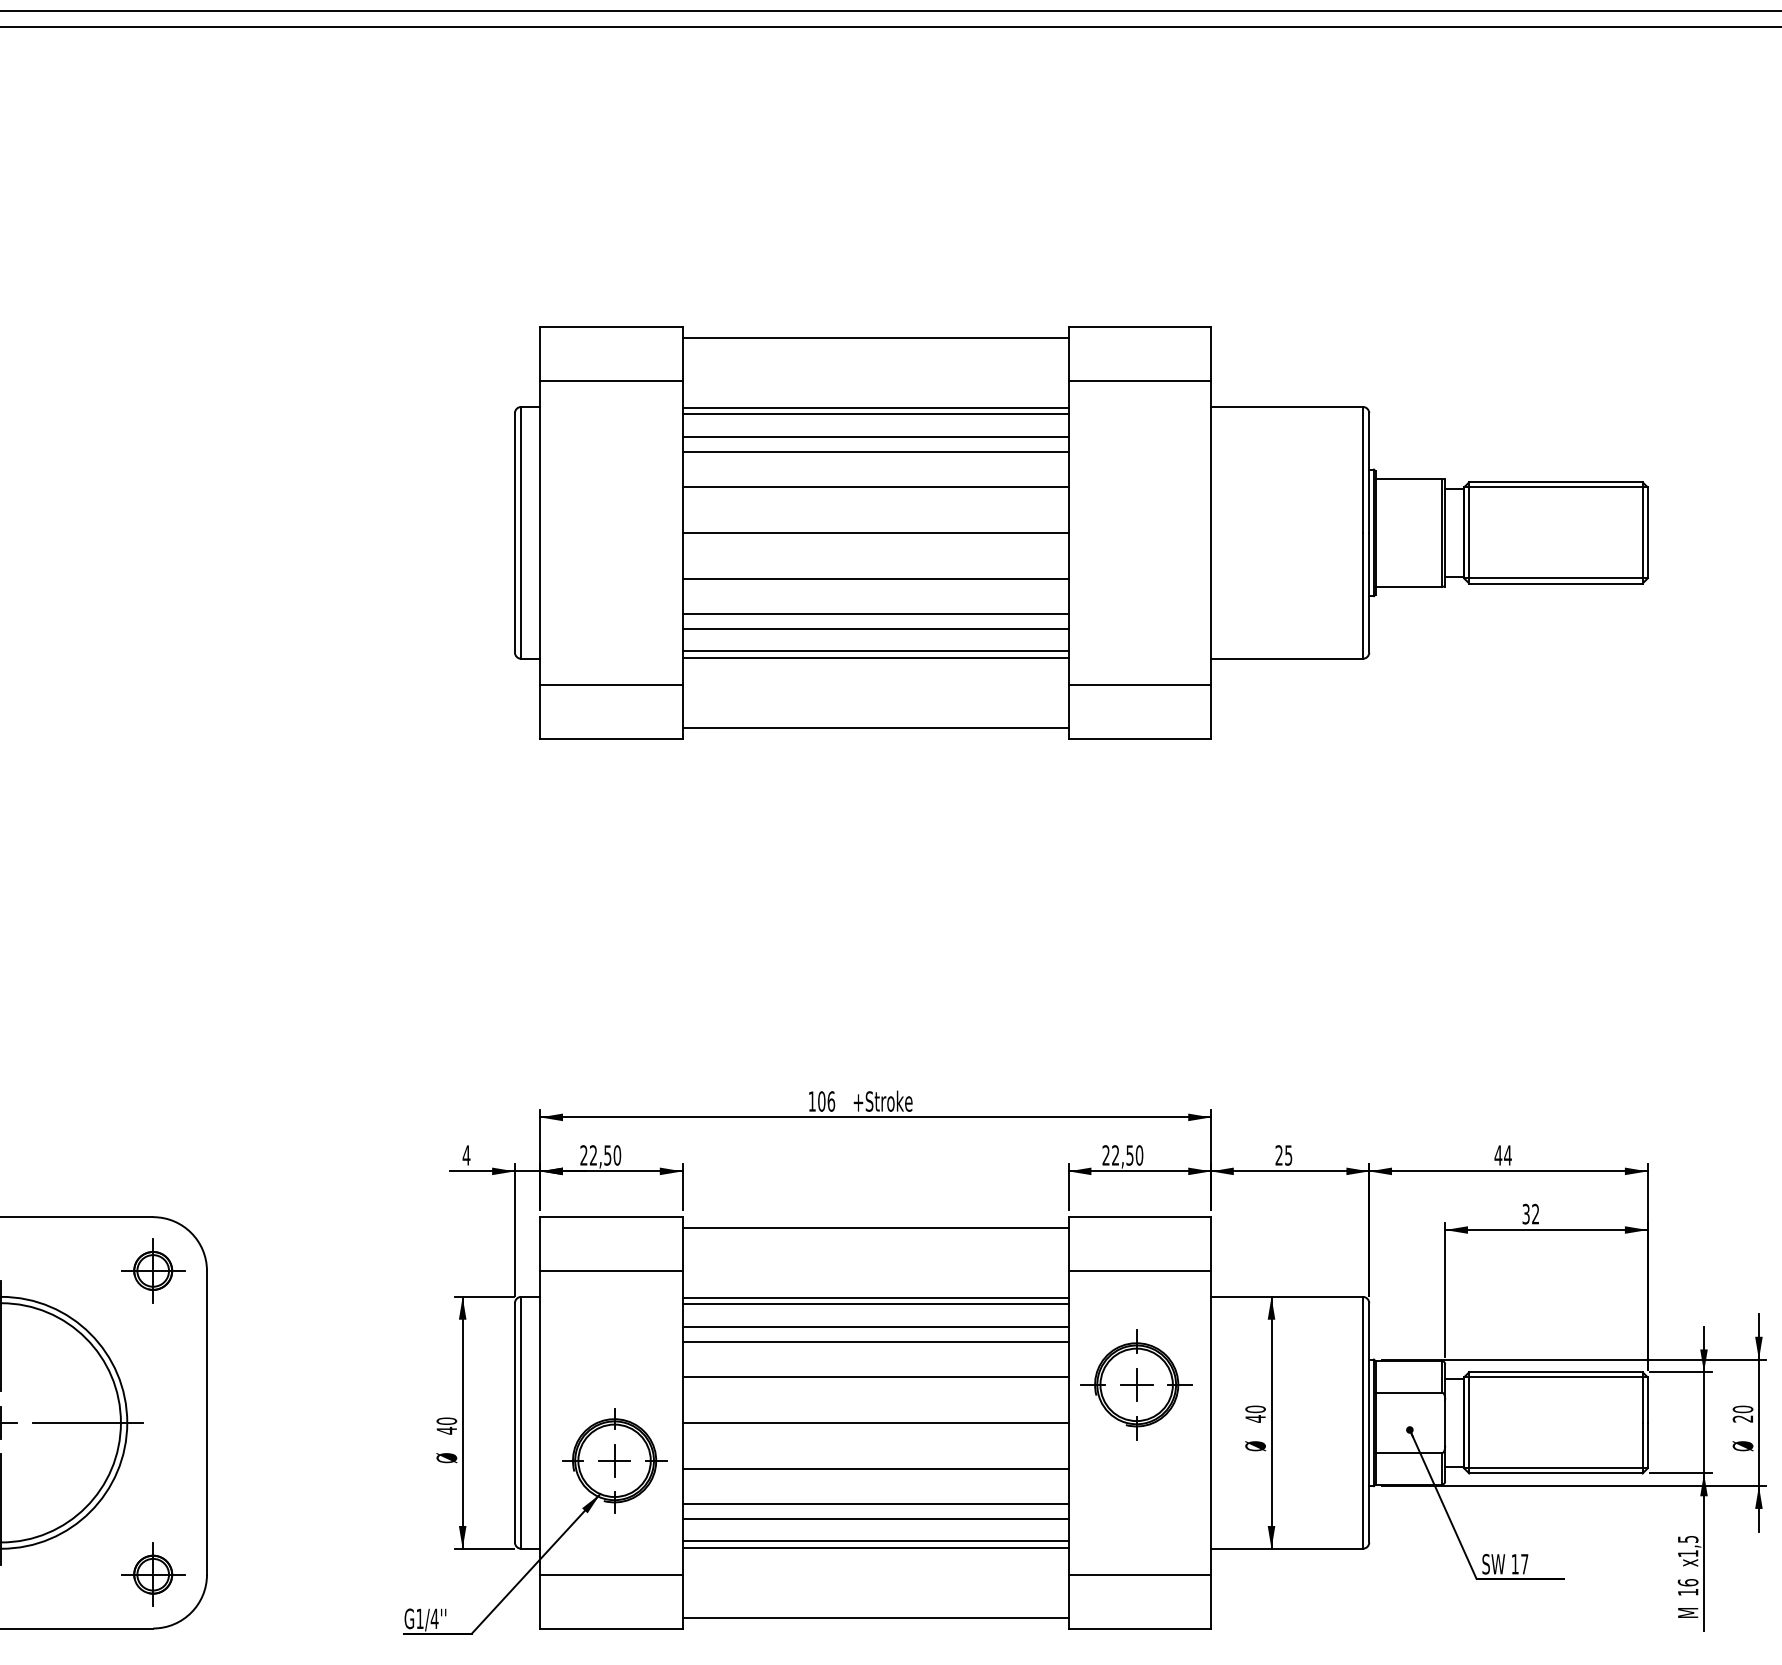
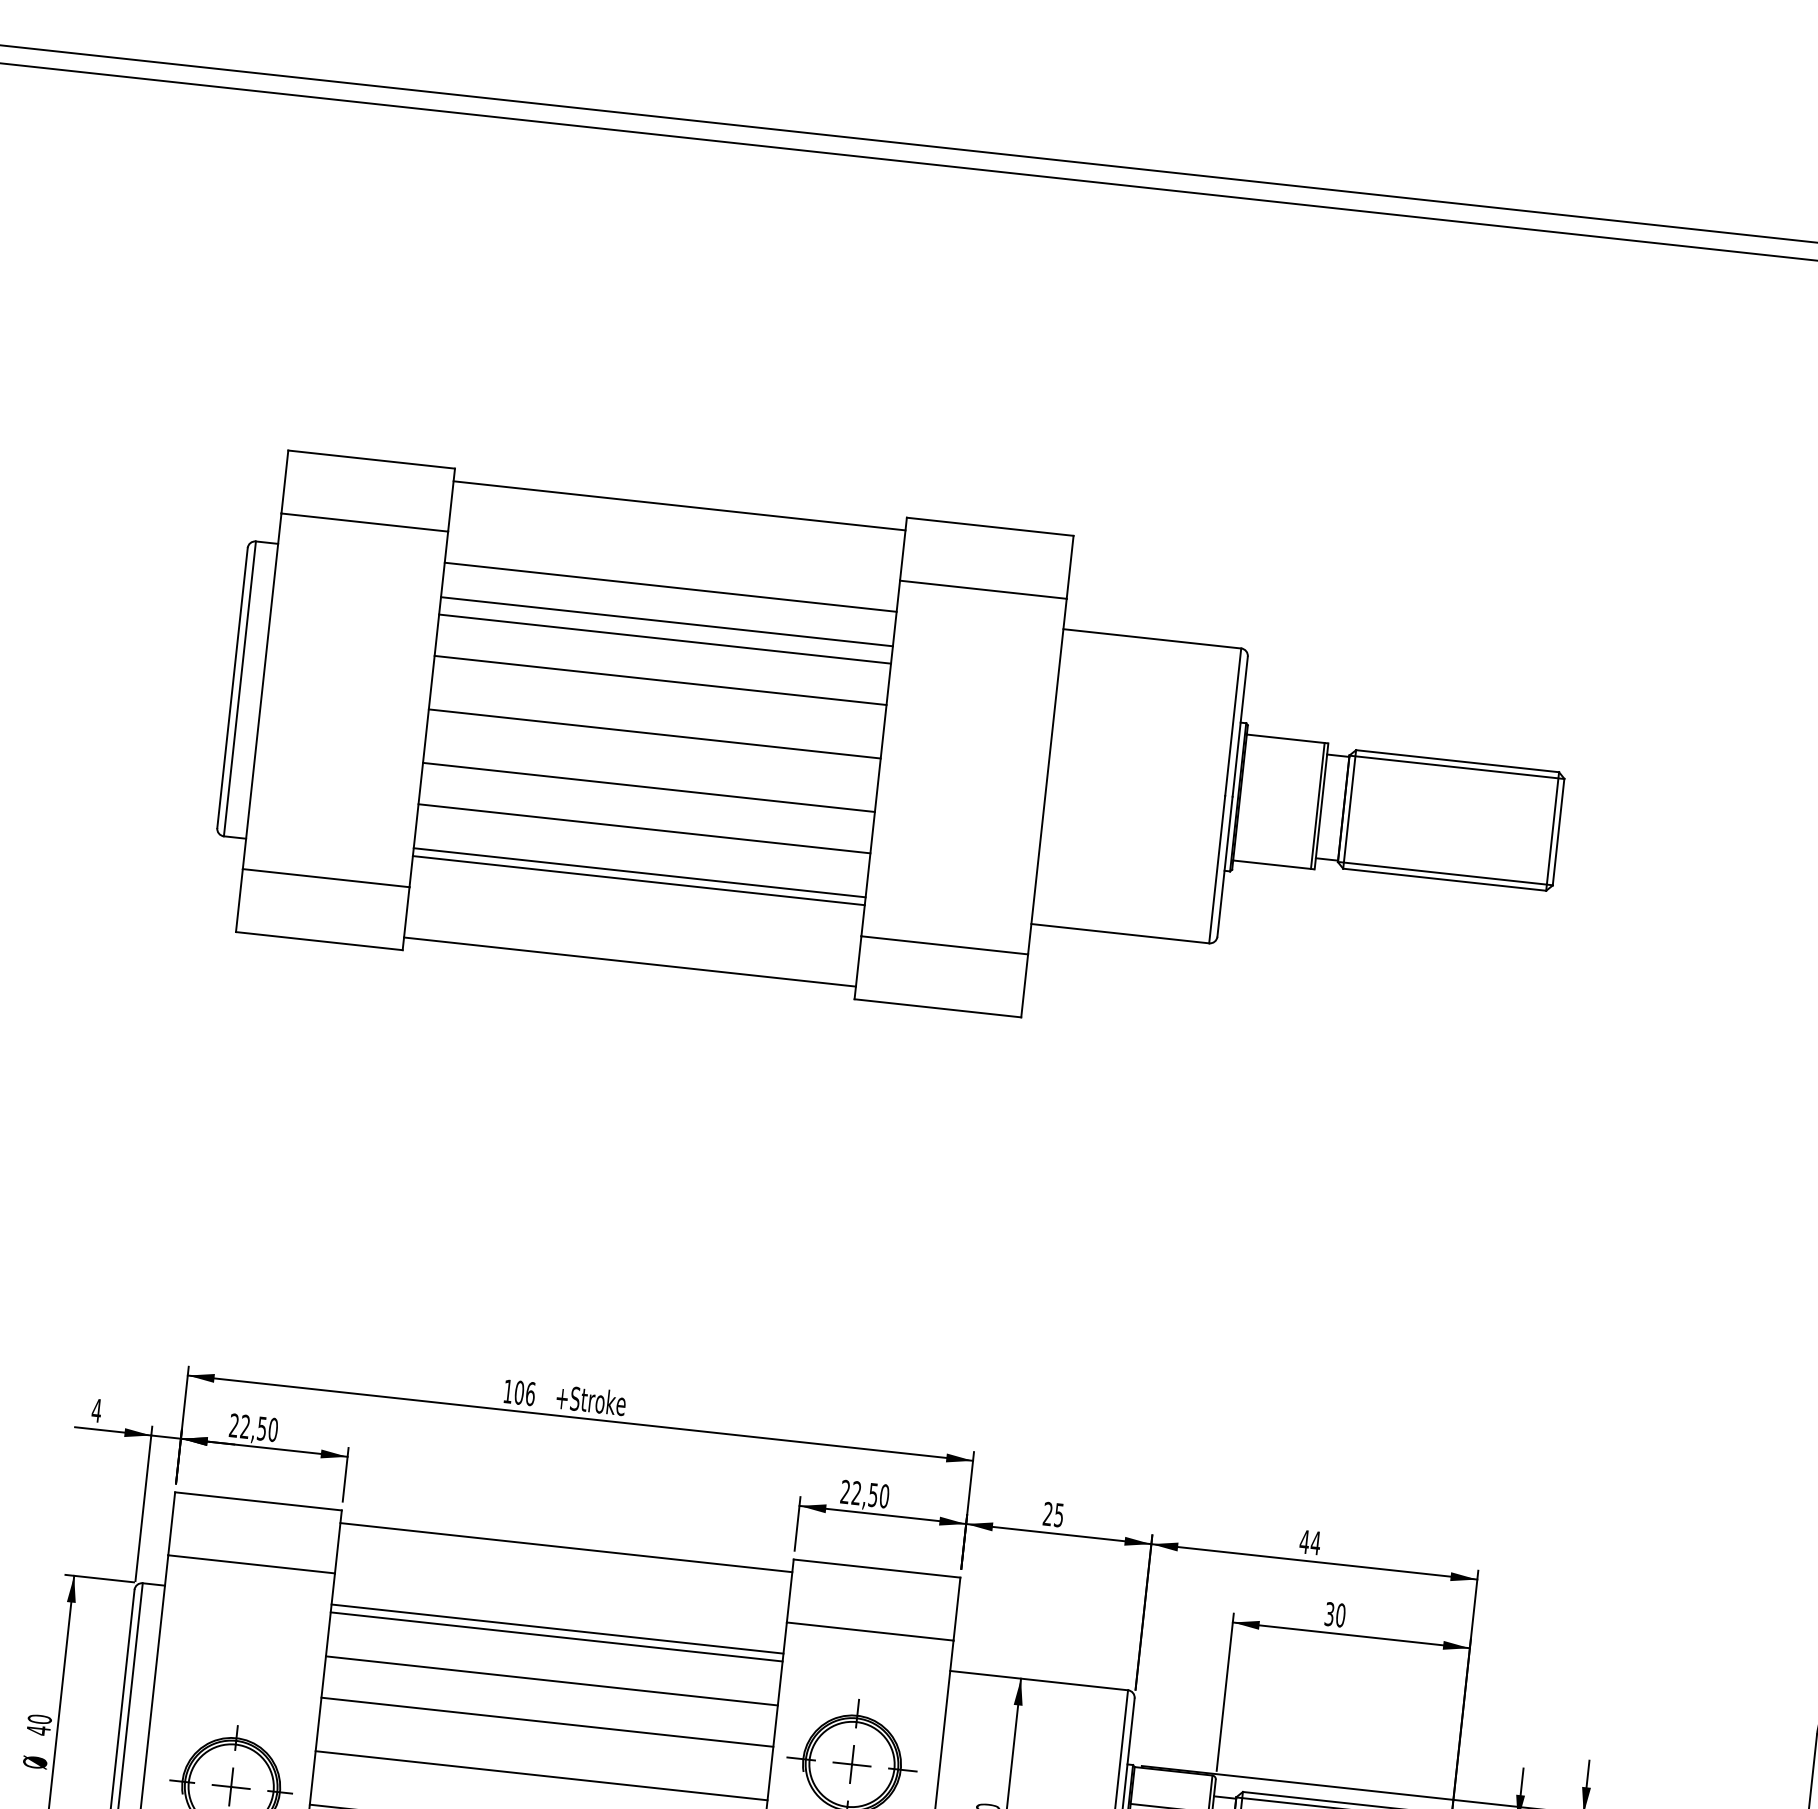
line: (875, 414) -> (669, 595), removed
line: (875, 628) -> (642, 845), removed
text: (1535, 1214) -> (1340, 1615), 32 -> 30
line: (875, 1326) -> (553, 1662), removed

